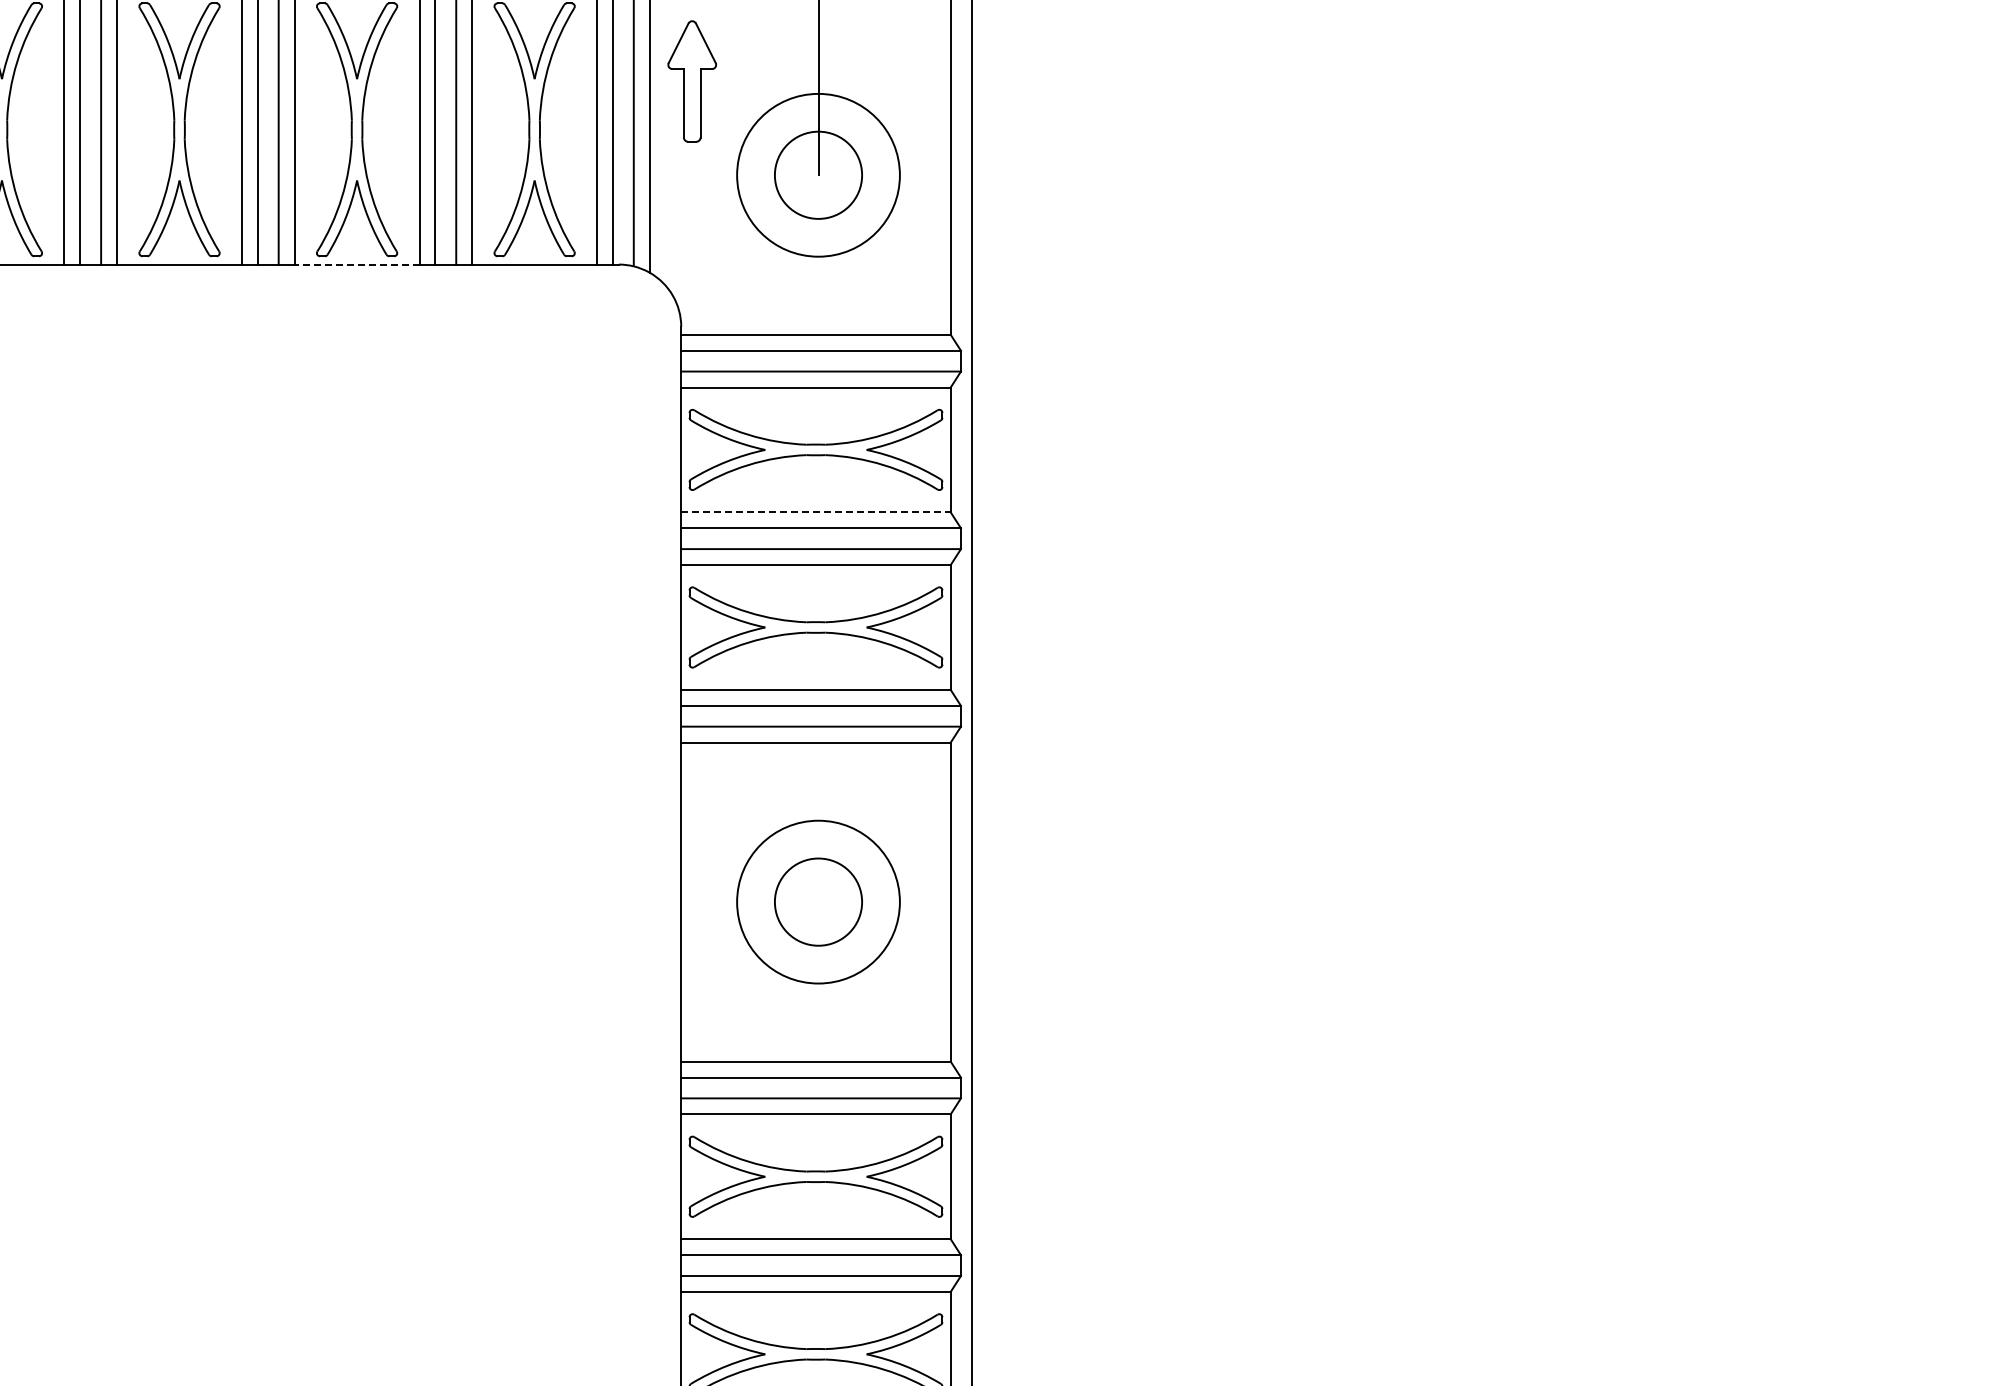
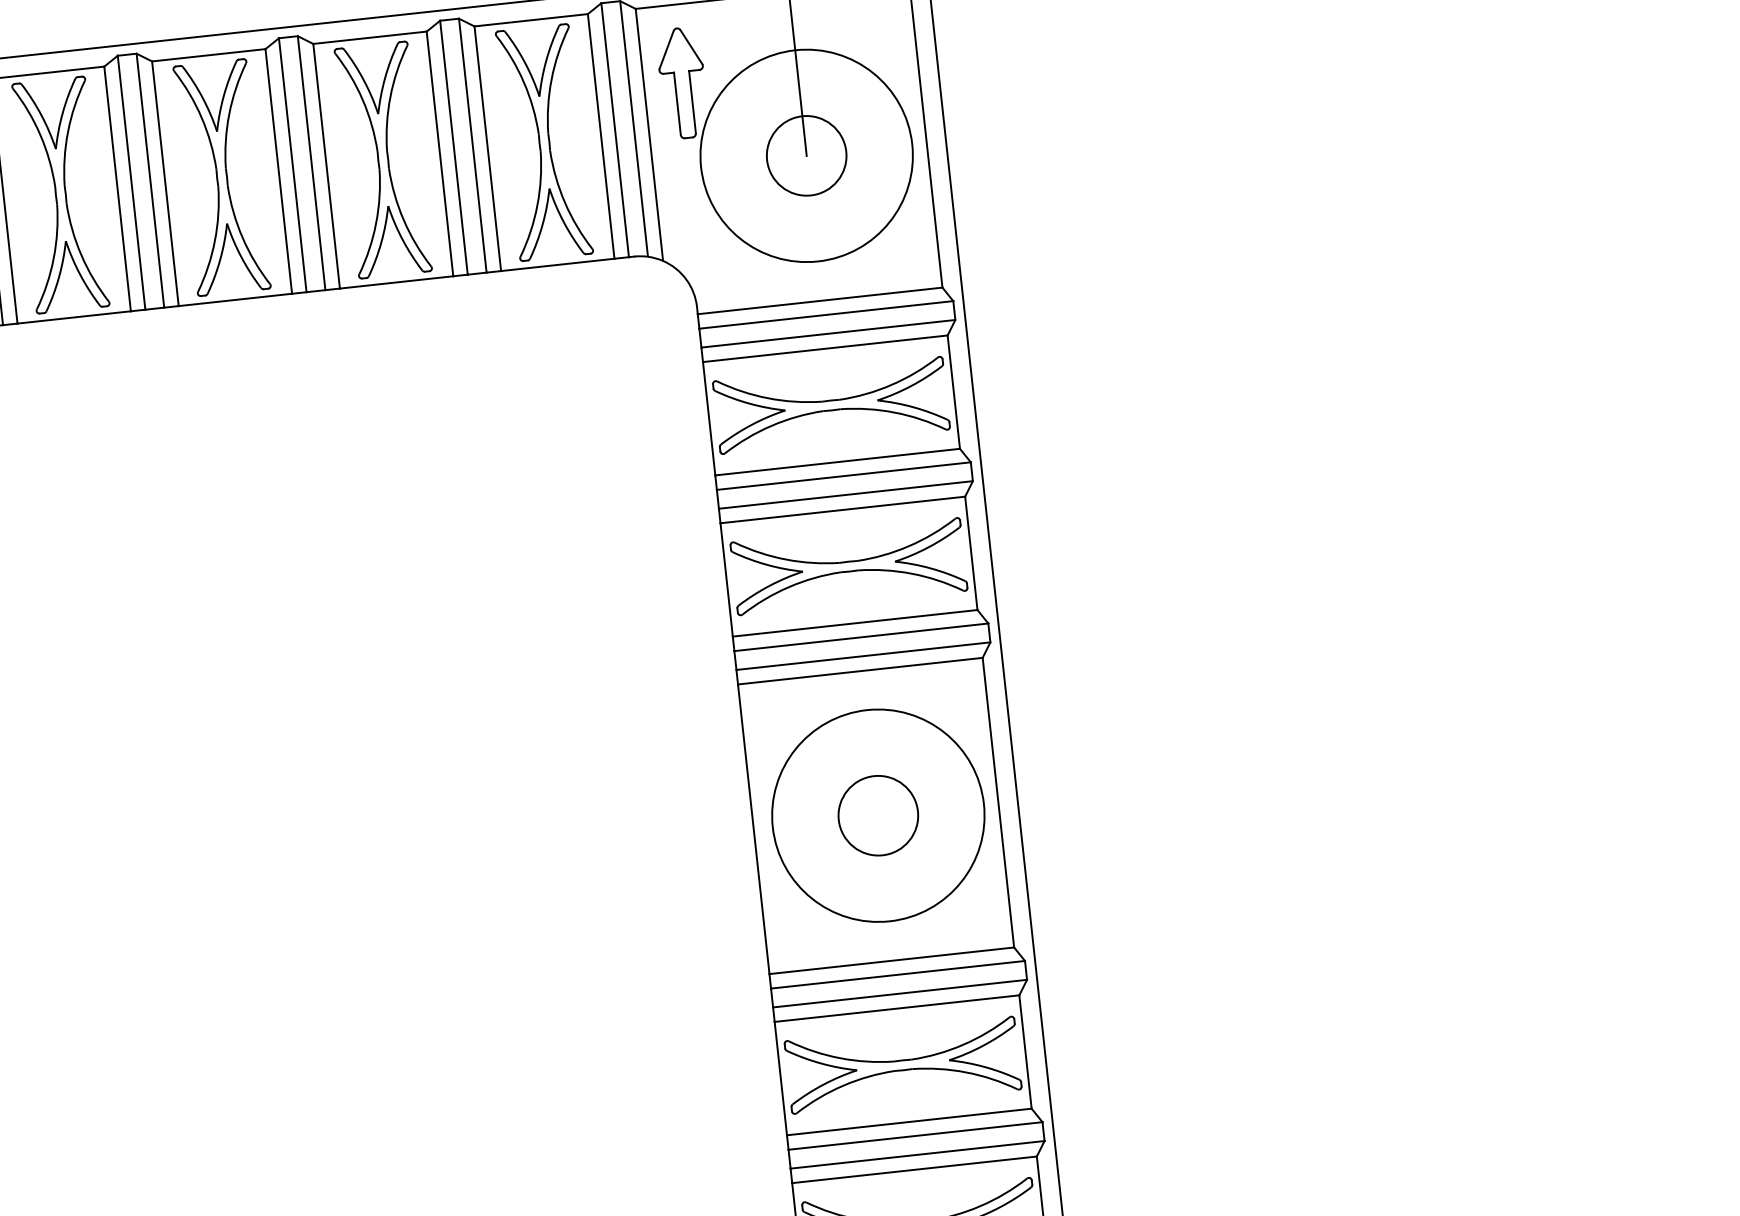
circle: (818, 175) -> (806, 156), size x1.43
line: (356, 264) -> (396, 282), dashed -> solid
line: (815, 512) -> (837, 462), dashed -> solid
circle: (818, 901) -> (878, 815), size x1.43

